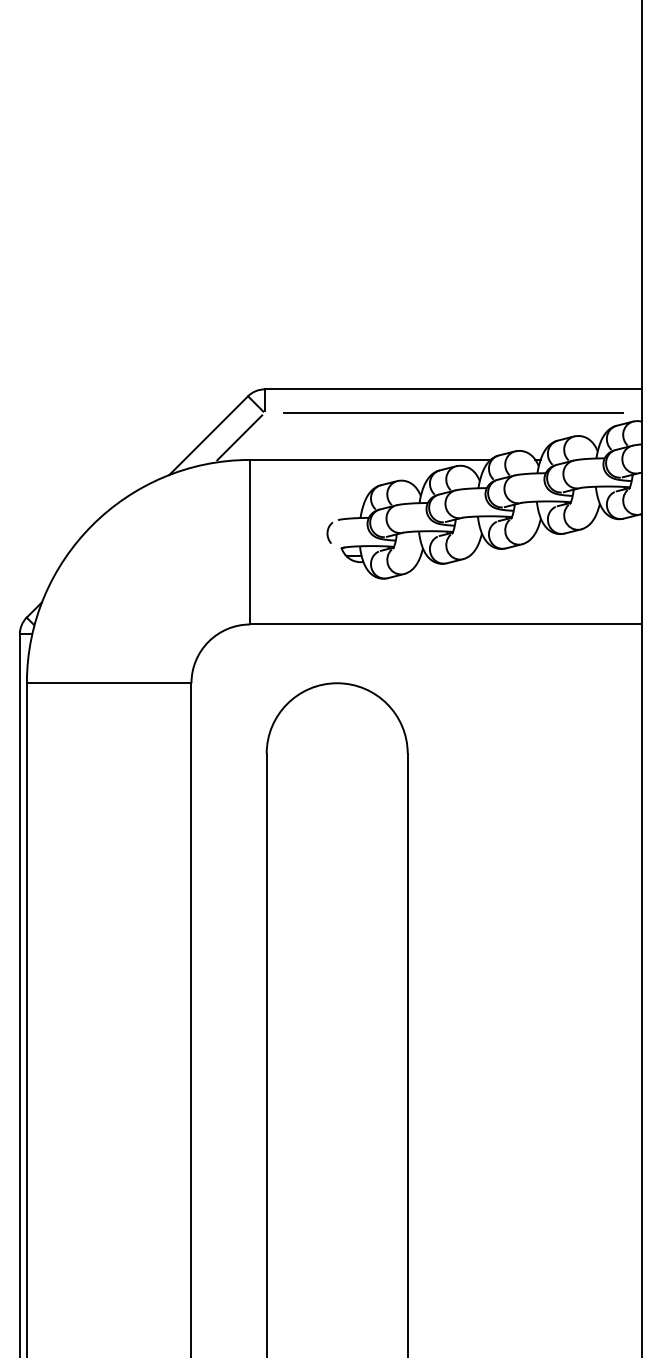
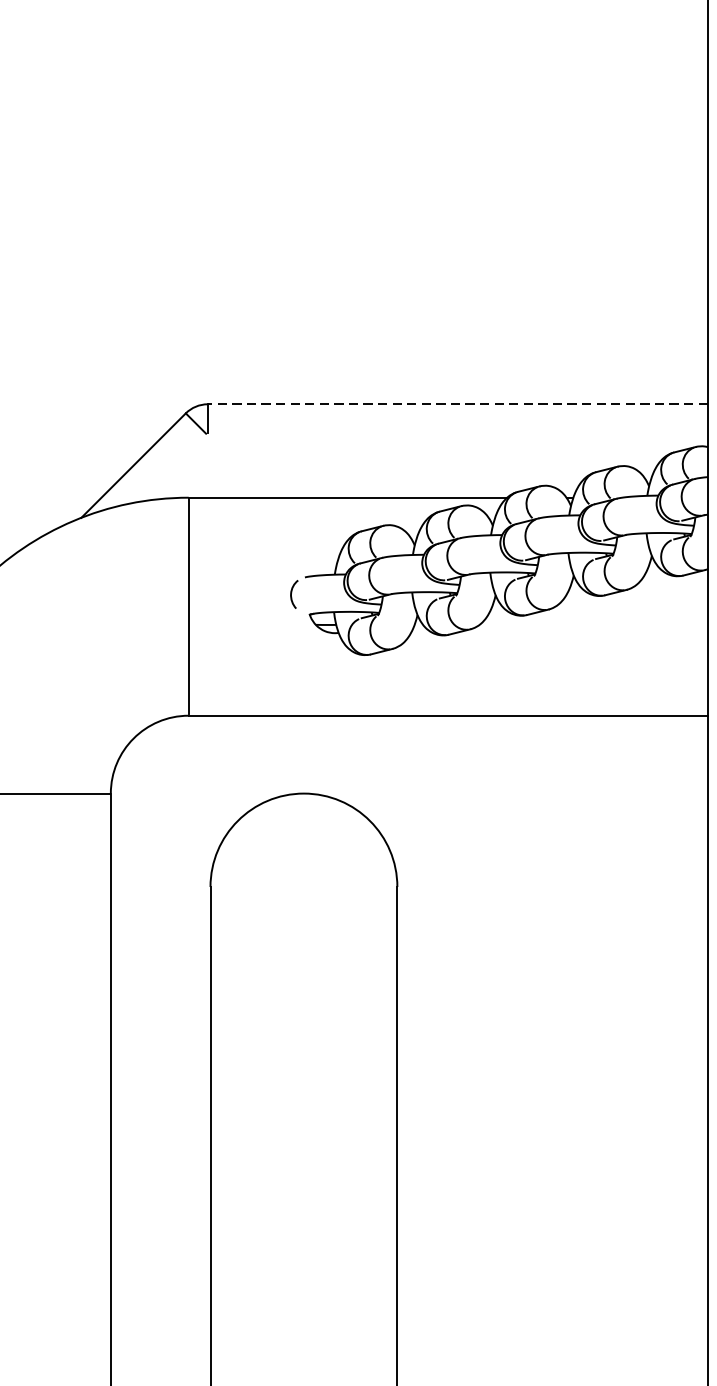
line: (453, 389) -> (457, 404), solid -> dashed
line: (453, 412) -> (457, 434), removed
line: (239, 437) -> (174, 468), removed

